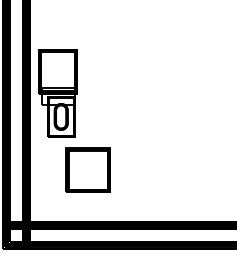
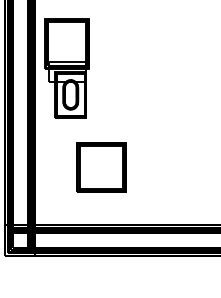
part: (57, 93) -> (66, 68), moved

